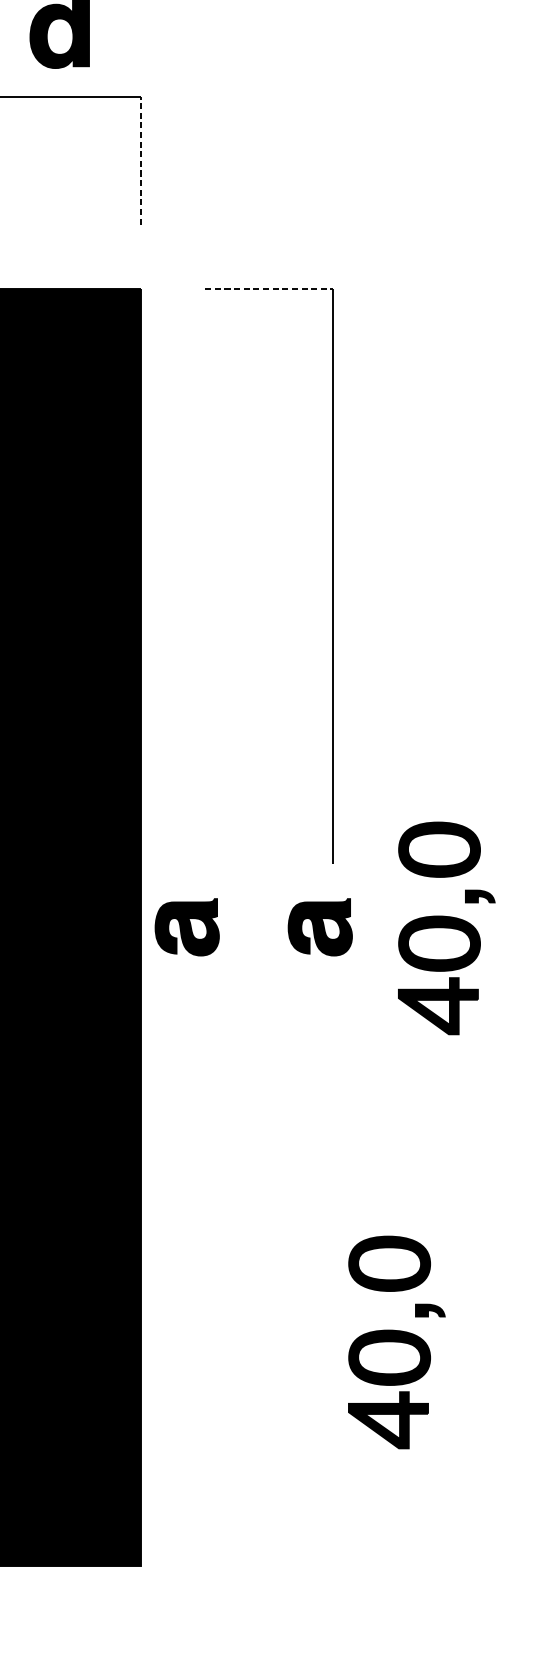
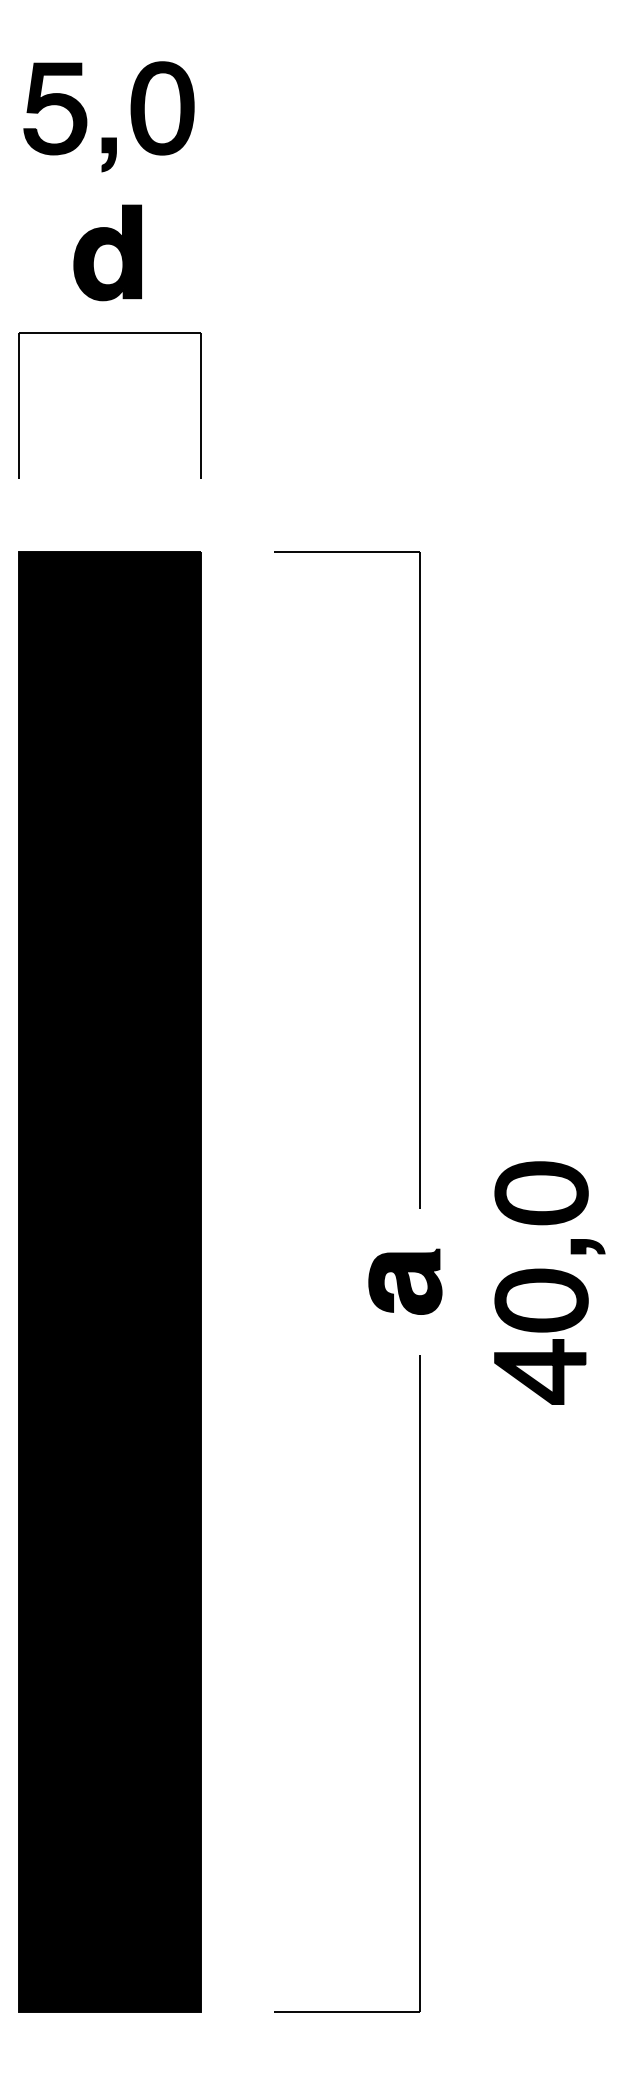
line: (140, 161) -> (200, 406), dashed -> solid
line: (268, 288) -> (346, 552), dashed -> solid
part: (187, 927) -> (253, 1281), removed
part: (332, 1278) -> (419, 1683), added
part: (396, 1341) -> (492, 1755), removed

